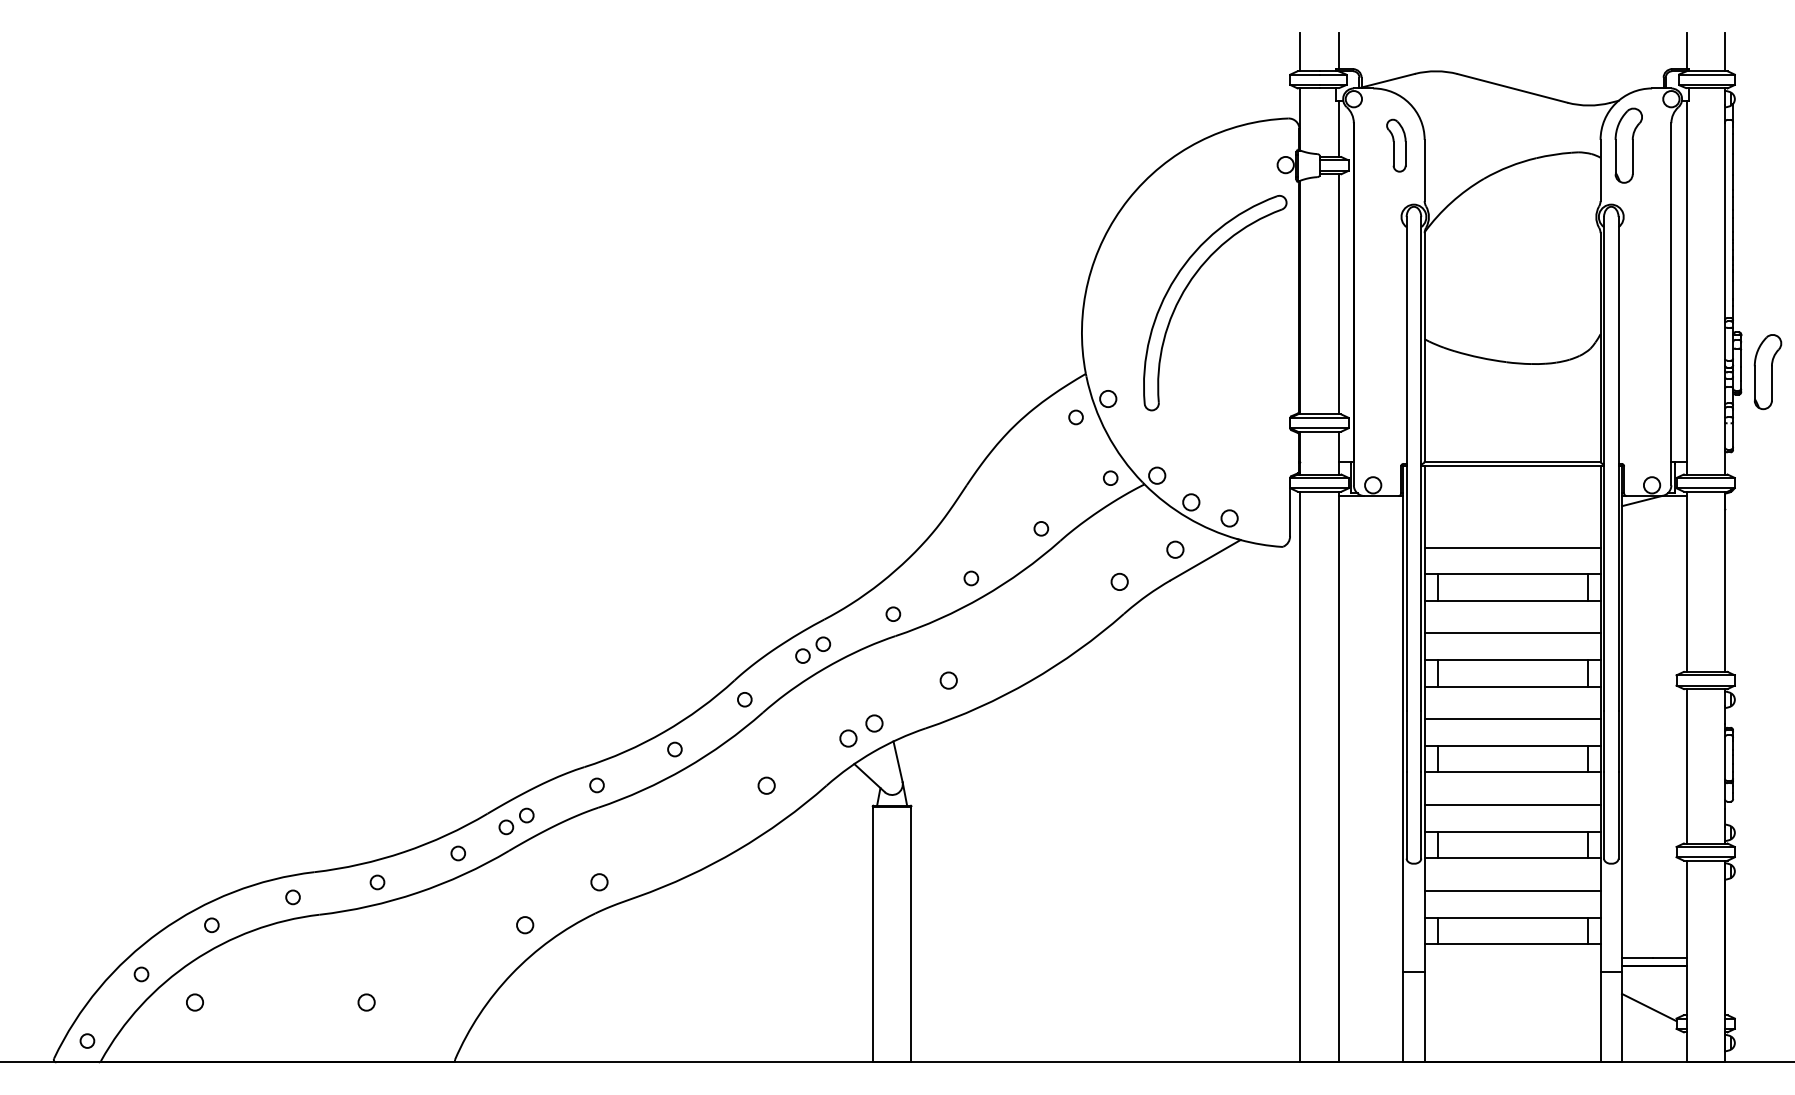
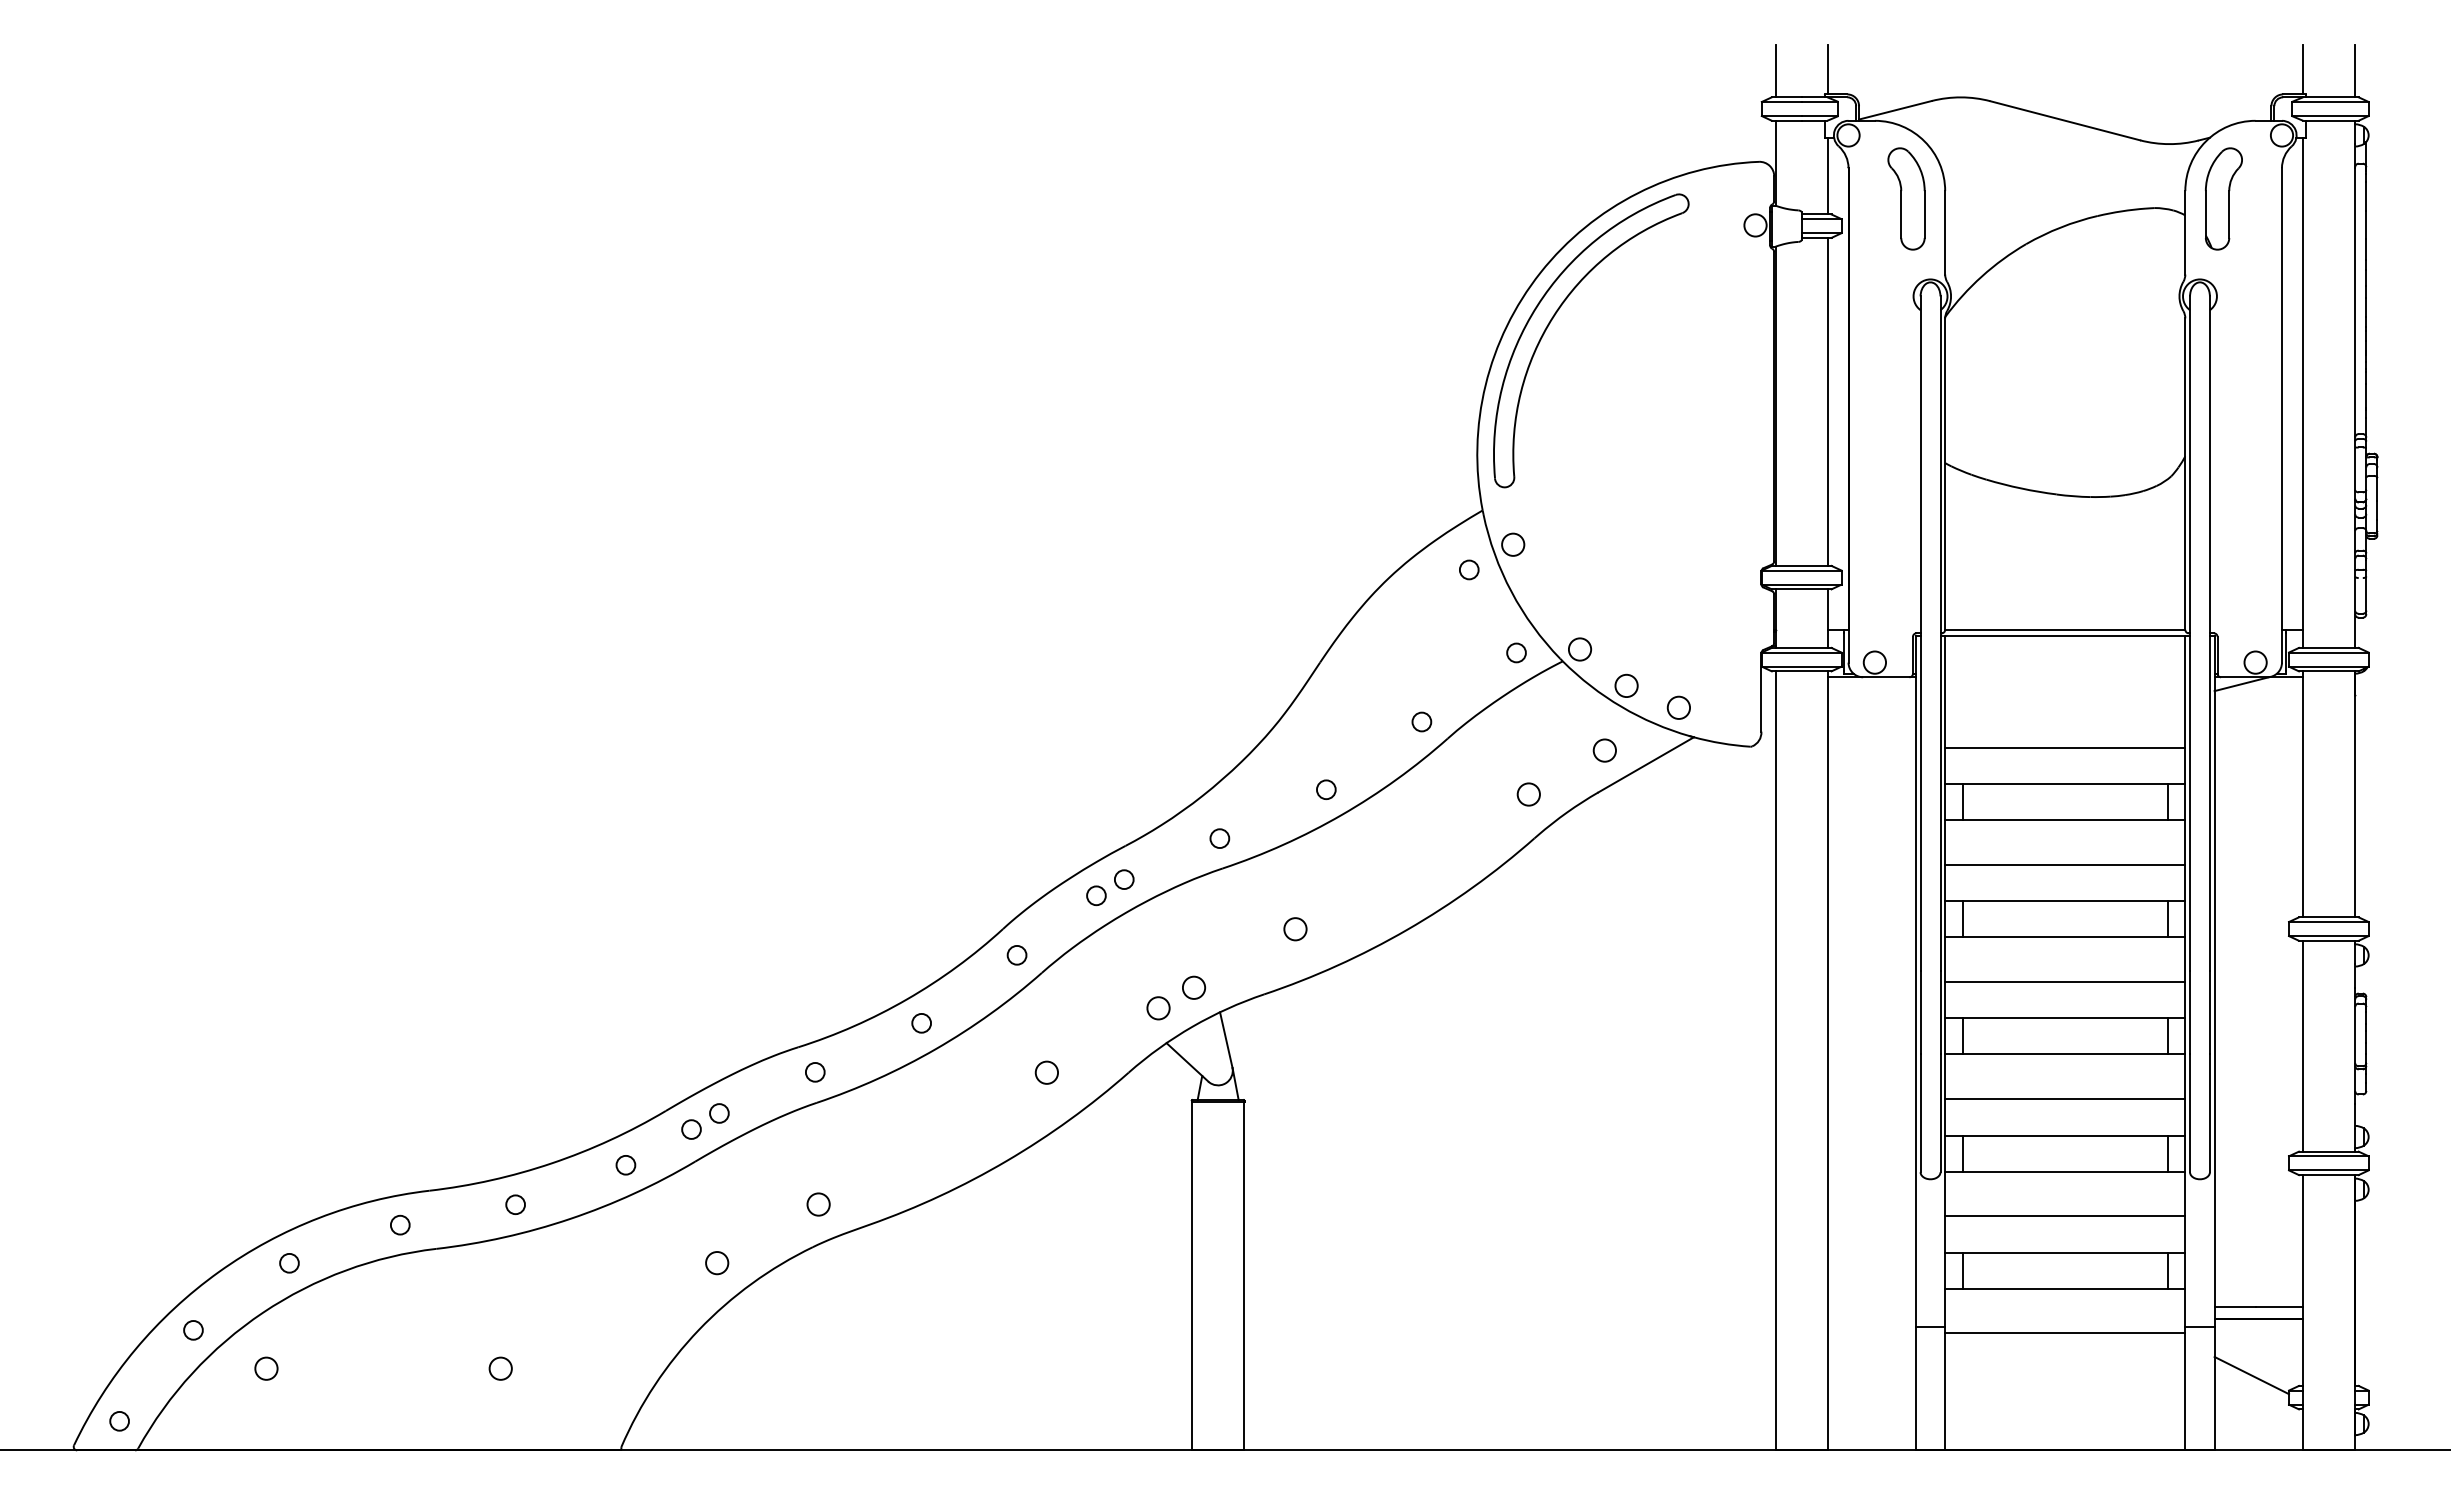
part: (1396, 145) -> (1906, 198), size x1.43
part: (1188, 285) -> (1554, 317), moved
part: (1767, 371) -> (2413, 507), removed
line: (1512, 976) -> (2065, 1333), added

